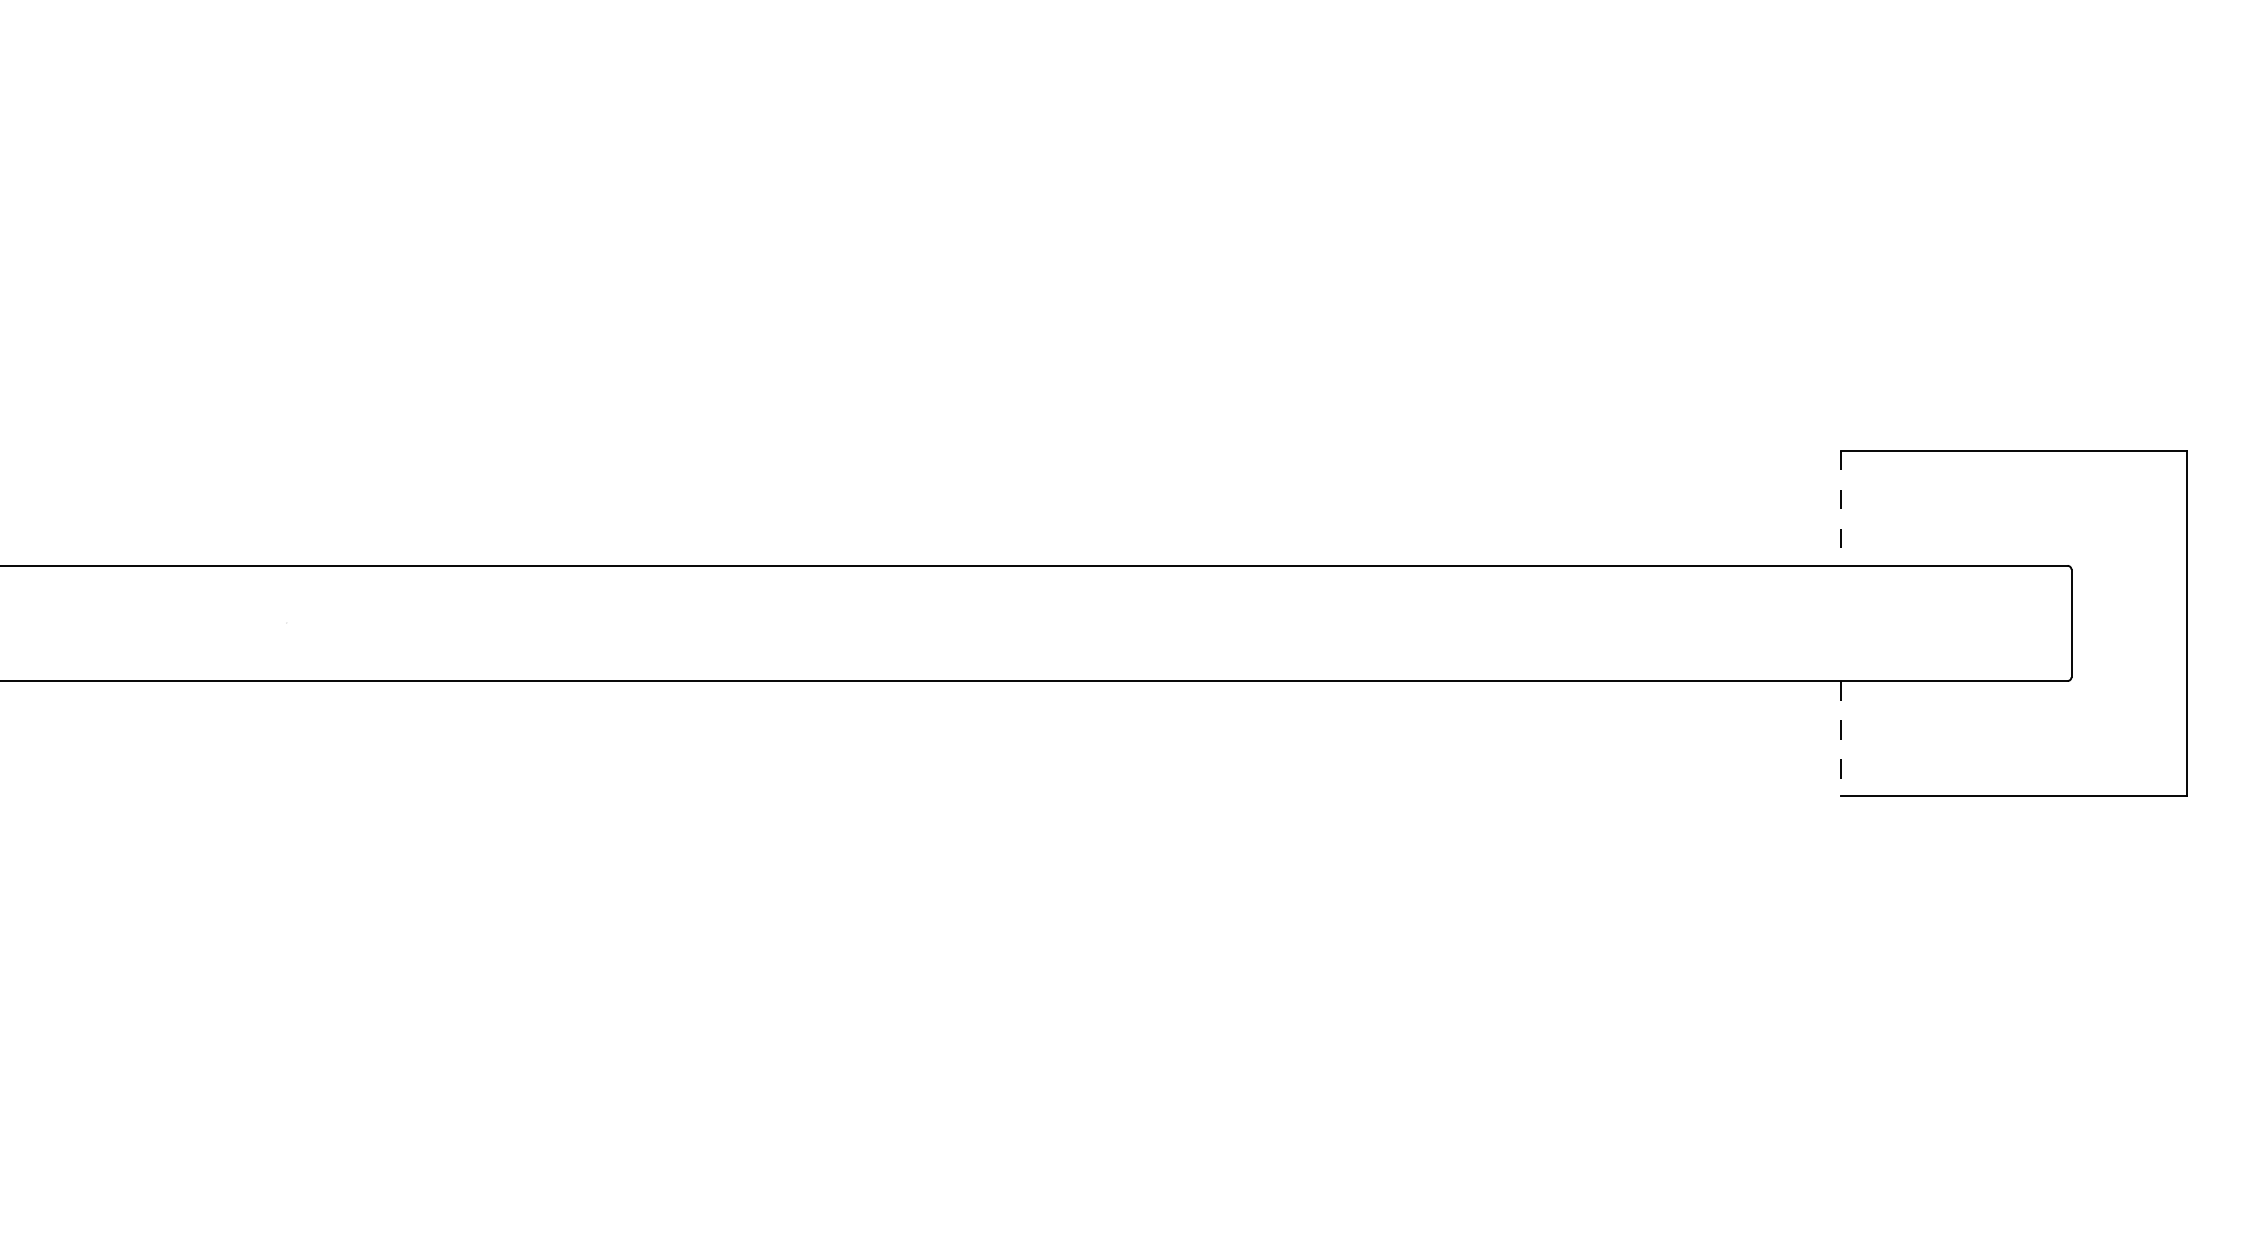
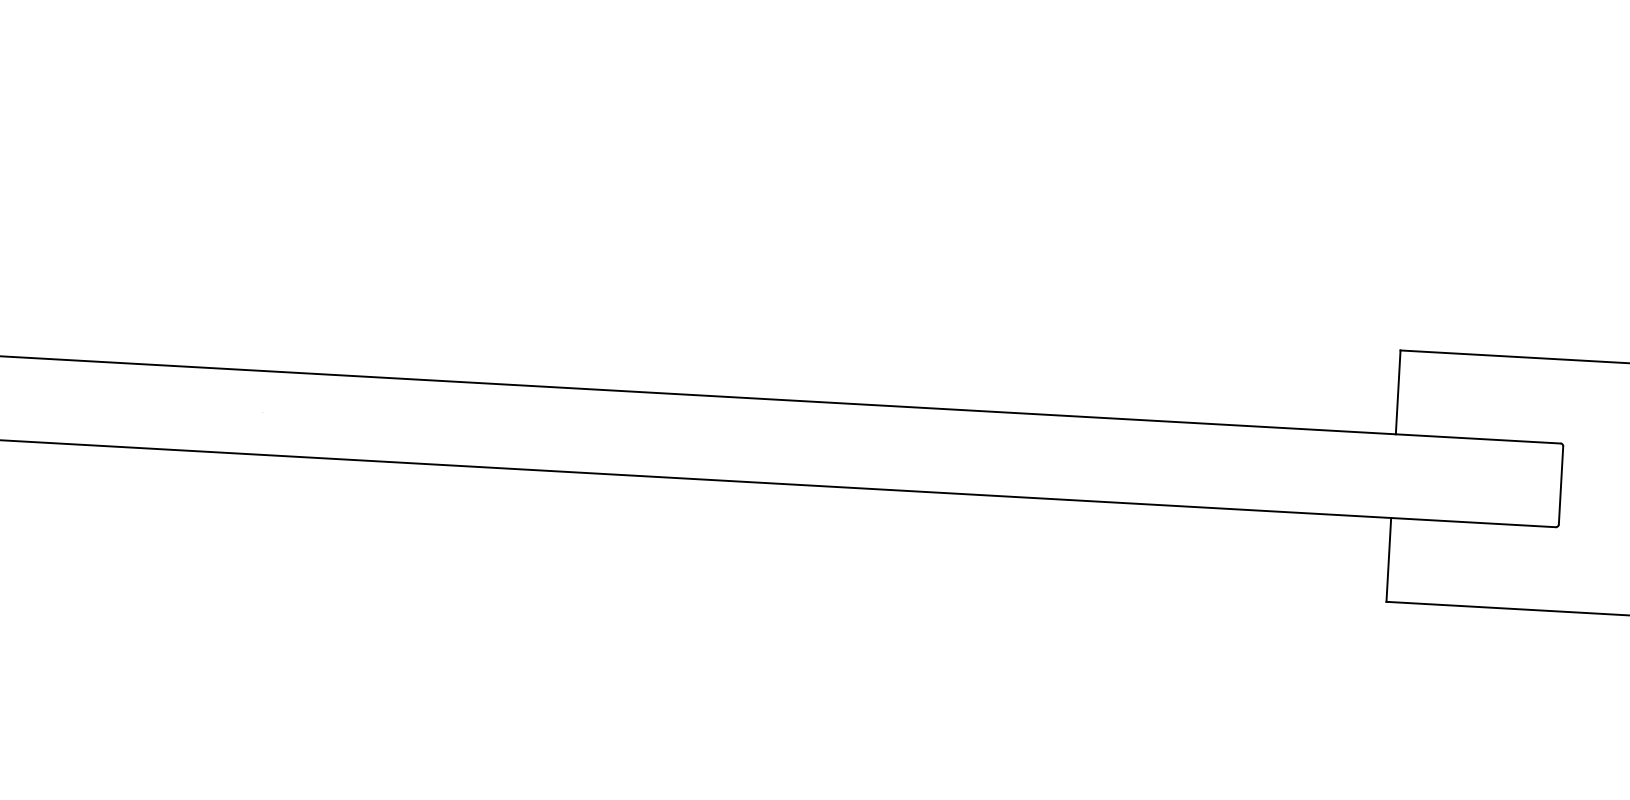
line: (1841, 508) -> (1398, 392), dashed -> solid
line: (1841, 738) -> (1389, 559), dashed -> solid

